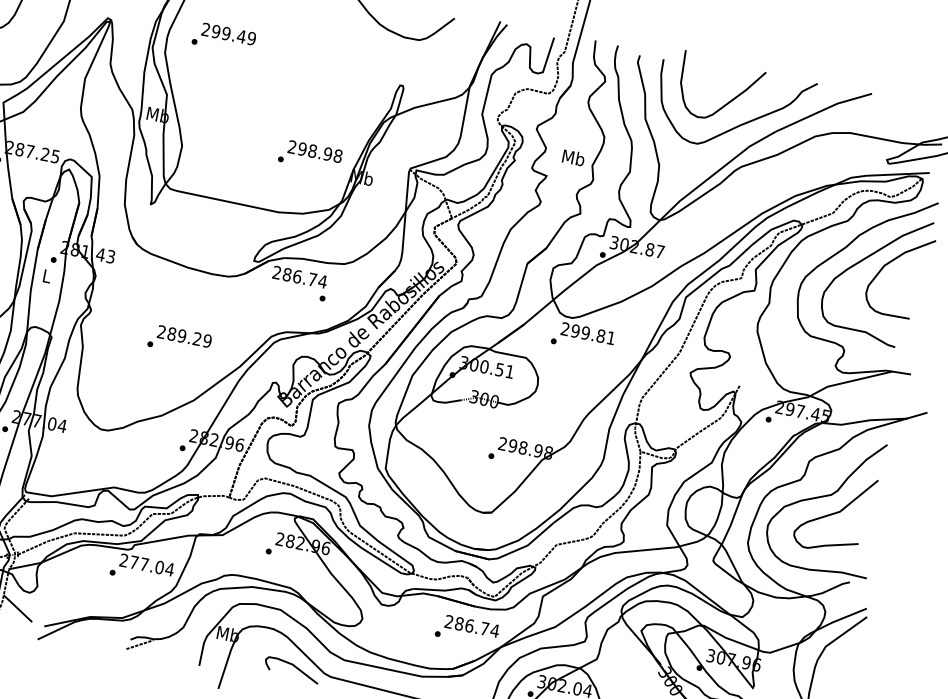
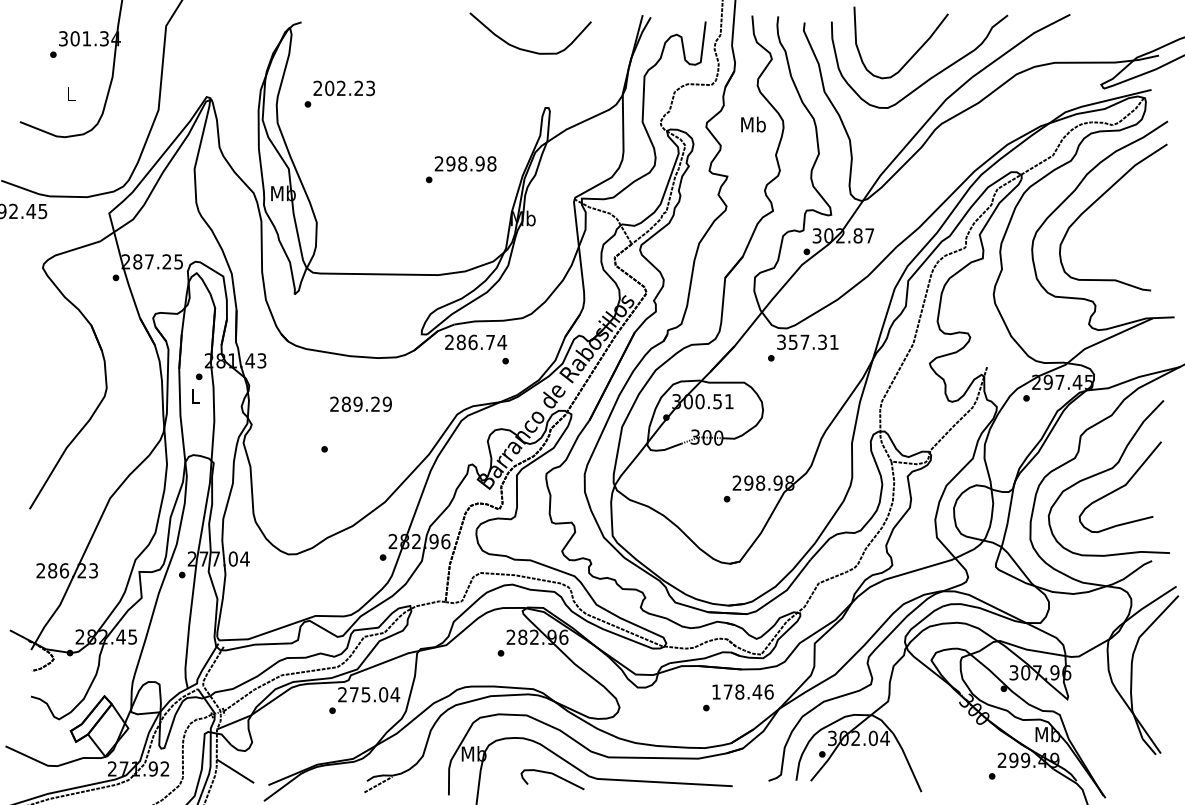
text: (234, 35) -> (350, 88), 299.49 -> 202.23
text: (310, 155) -> (461, 169), moved
text: (573, 157) -> (753, 124), moved
curve: (890, 263) -> (1127, 198), removed
text: (583, 332) -> (802, 341), 299.81 -> 357.31
text: (184, 335) -> (360, 403), moved
text: (144, 564) -> (365, 694), 277.04 -> 275.04
text: (471, 625) -> (742, 691), 286.74 -> 178.46

